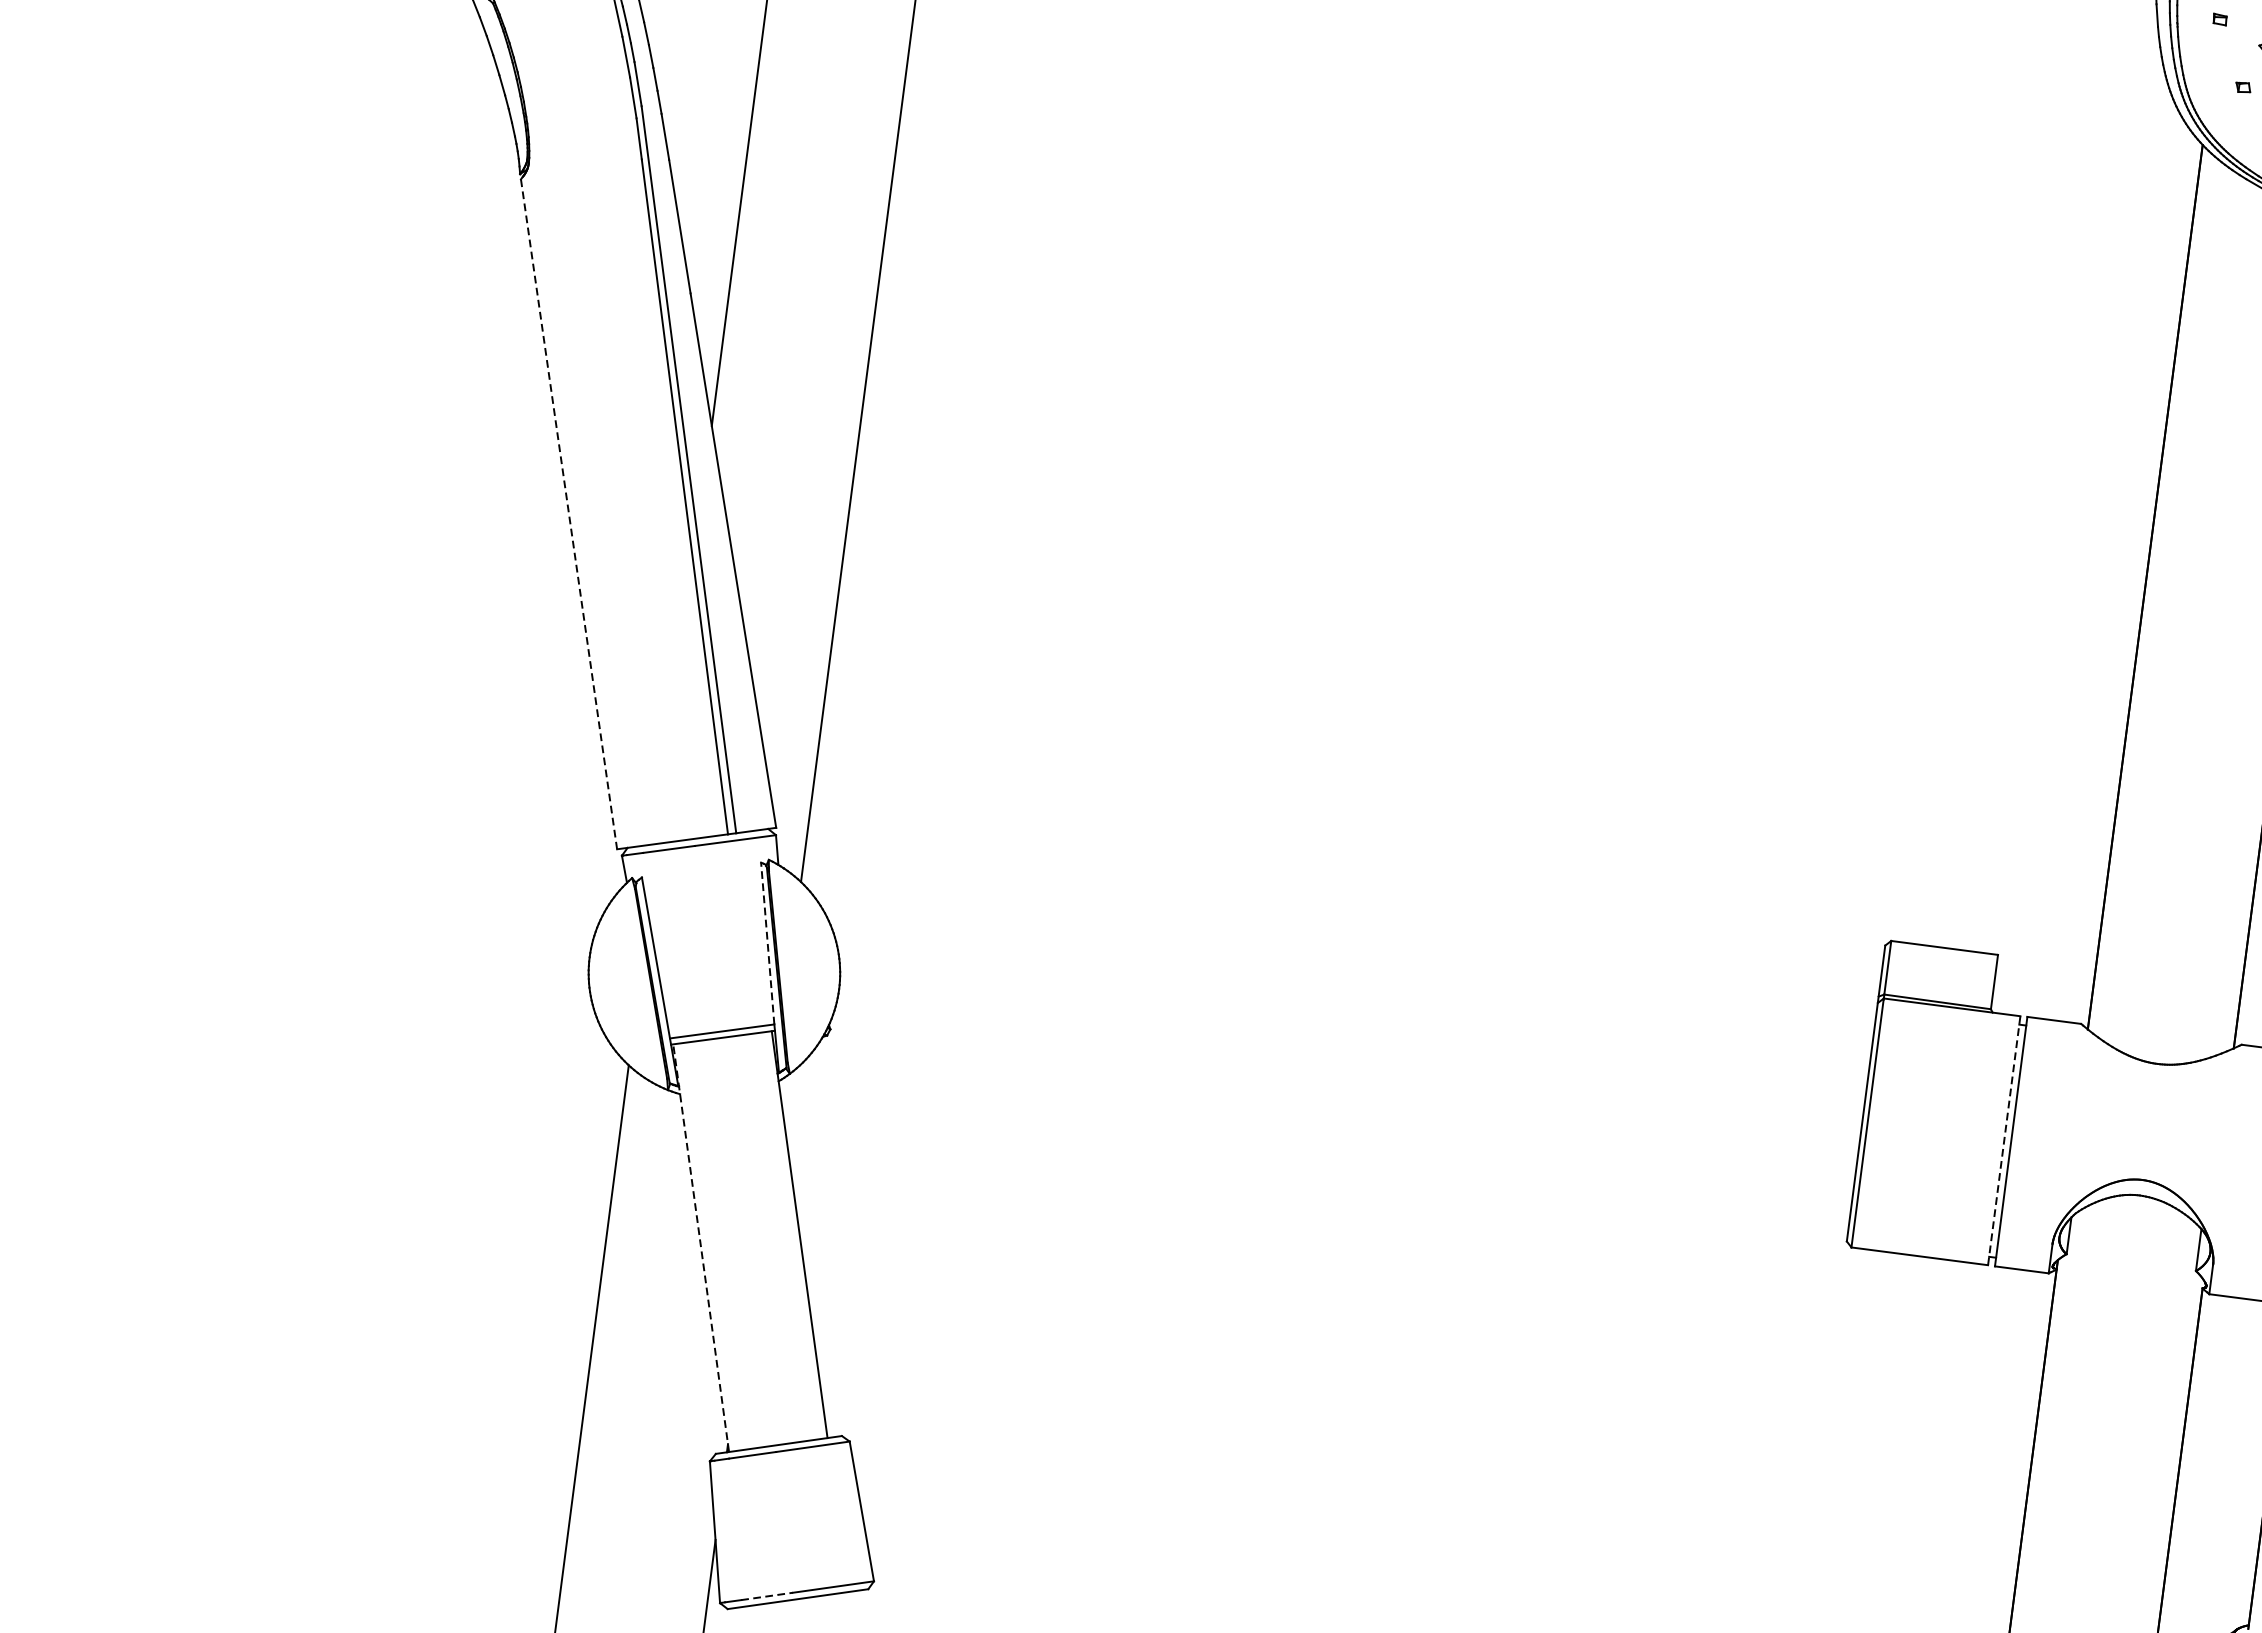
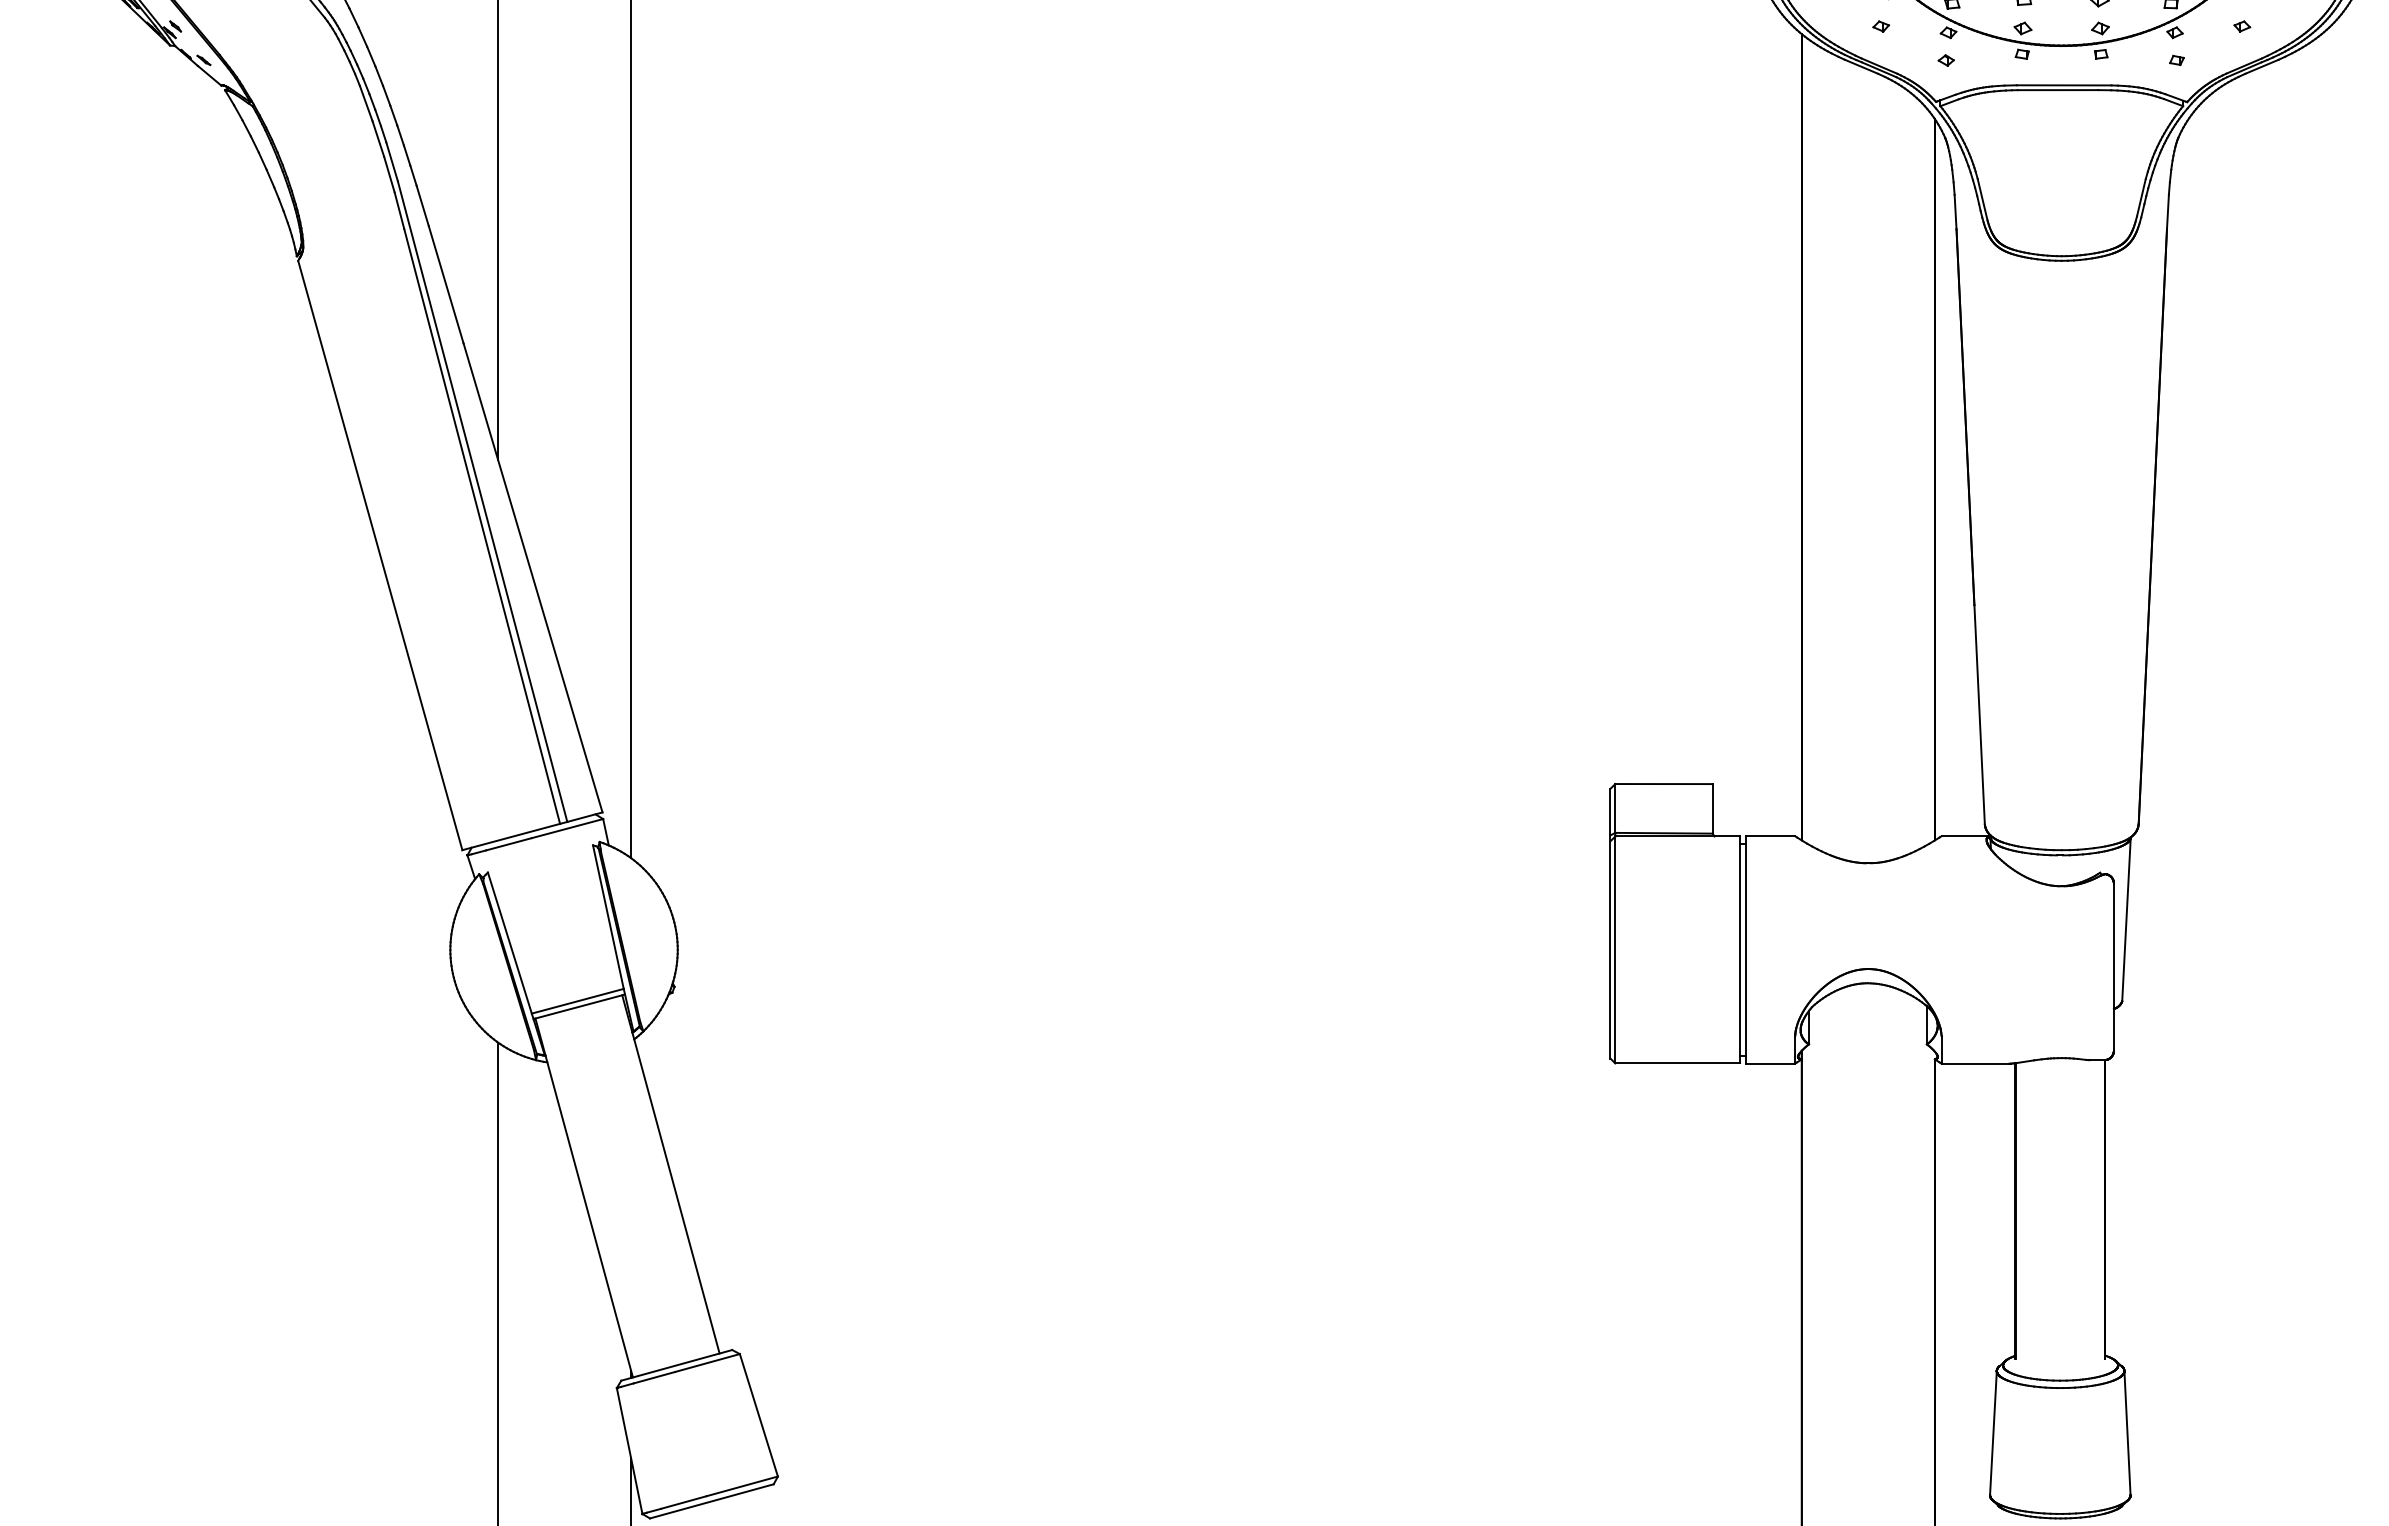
line: (569, 514) -> (380, 555), dashed -> solid
line: (767, 942) -> (608, 916), dashed -> solid
line: (2003, 1141) -> (1739, 950), dashed -> solid
line: (701, 1248) -> (584, 1198), dashed -> solid
line: (766, 1596) -> (683, 1502), dashed -> solid

